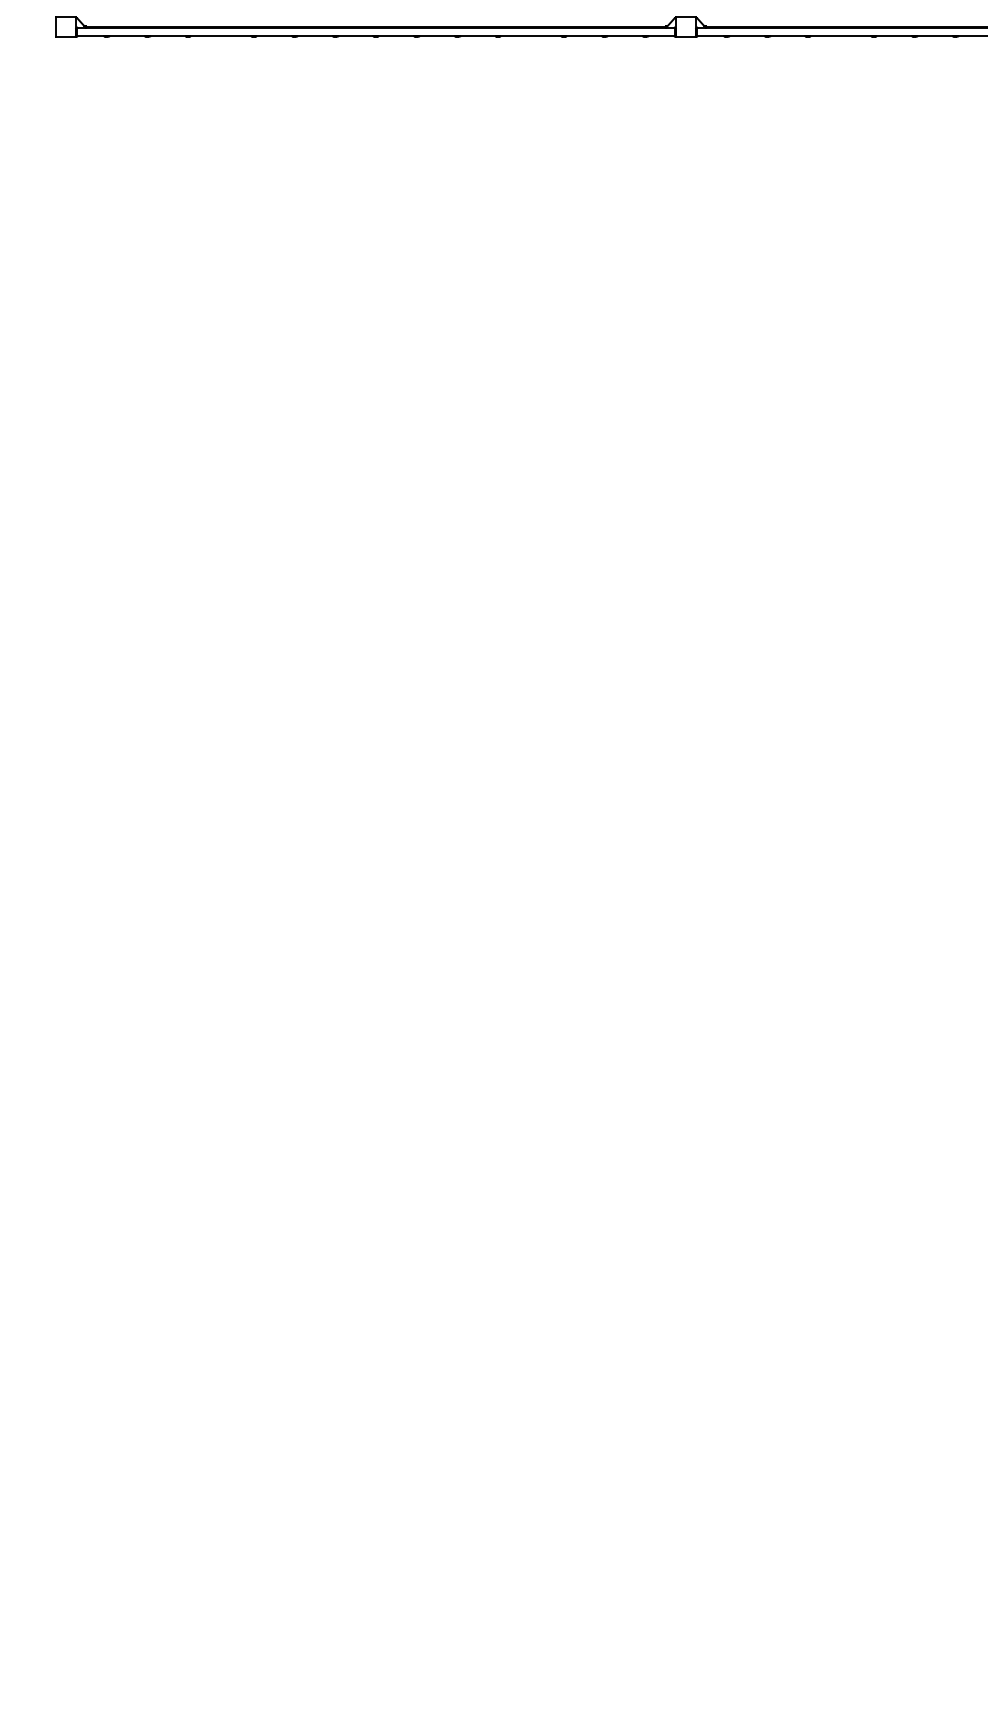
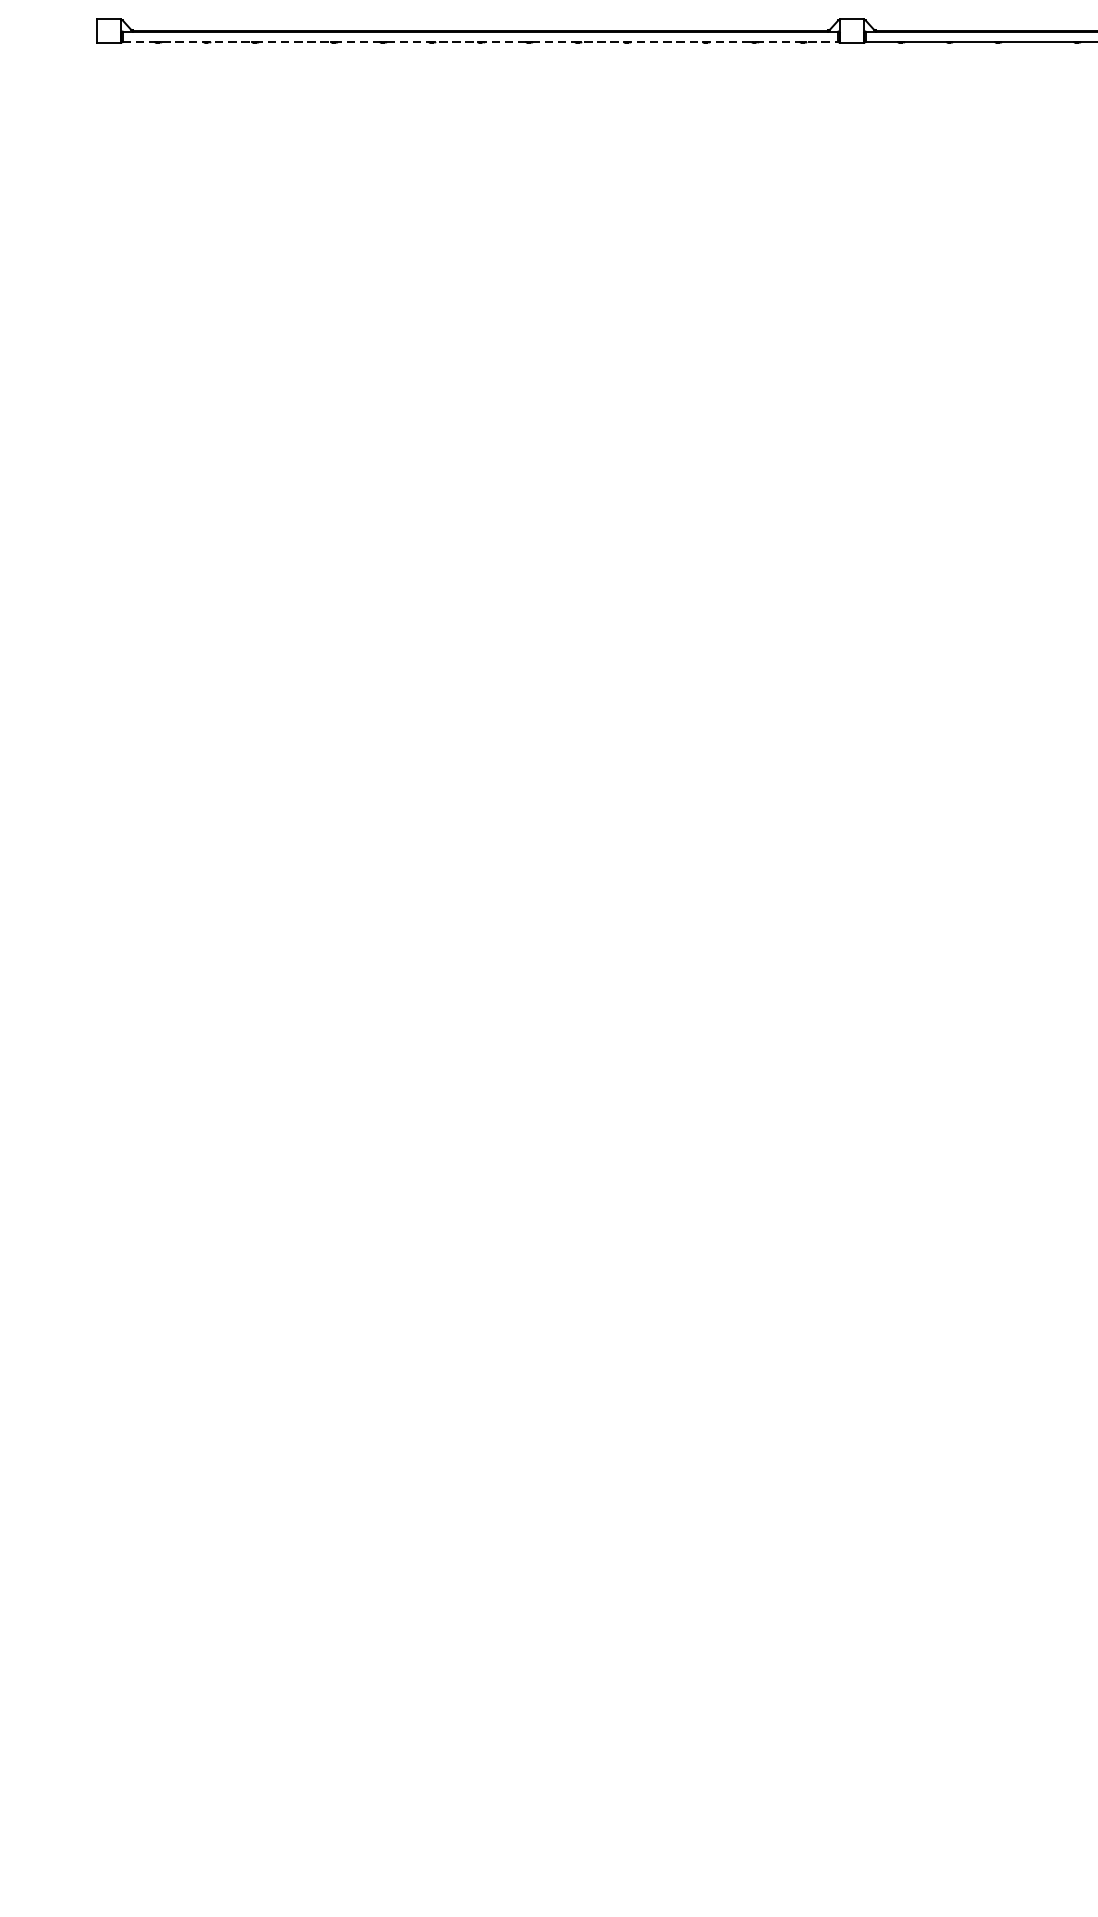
line: (375, 36) -> (479, 42), solid -> dashed

